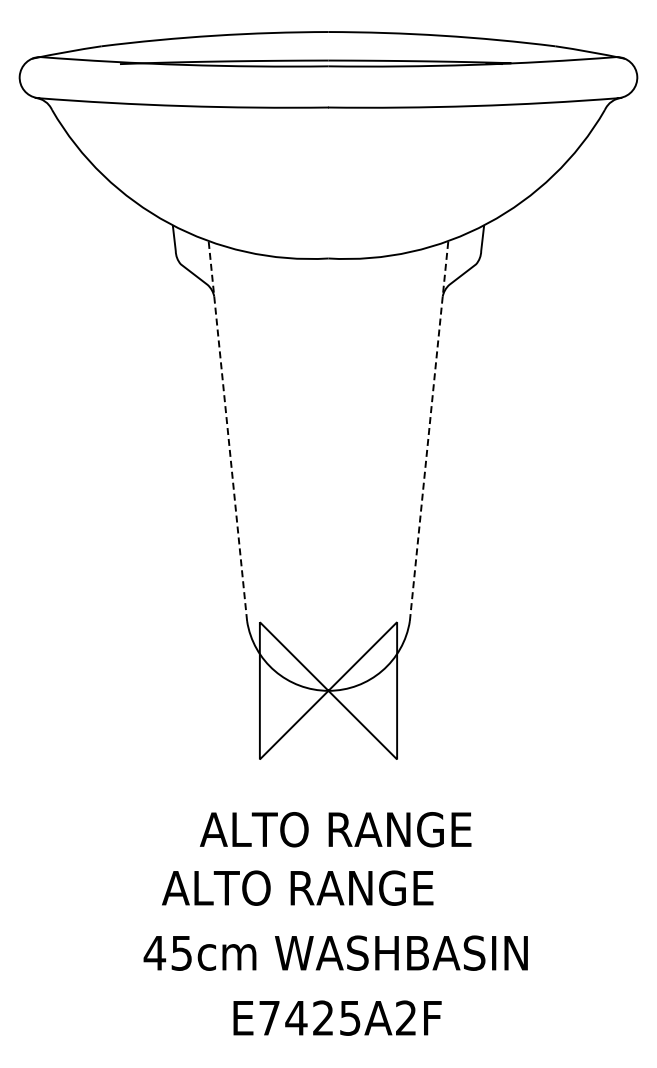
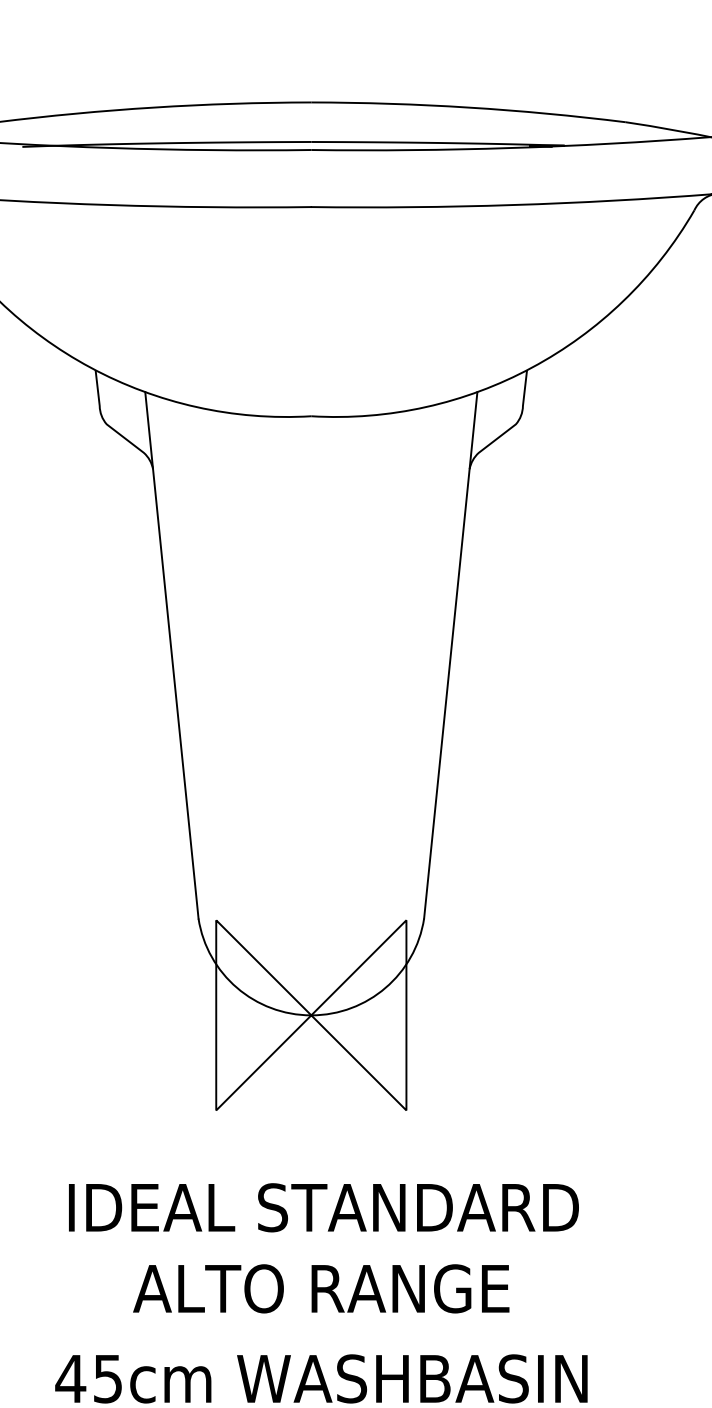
line: (227, 431) -> (171, 655), dashed -> solid
line: (429, 431) -> (451, 655), dashed -> solid
text: (337, 829) -> (323, 1207), ALTO RANGE -> IDEAL STANDARD
text: (297, 887) -> (321, 1287), moved

